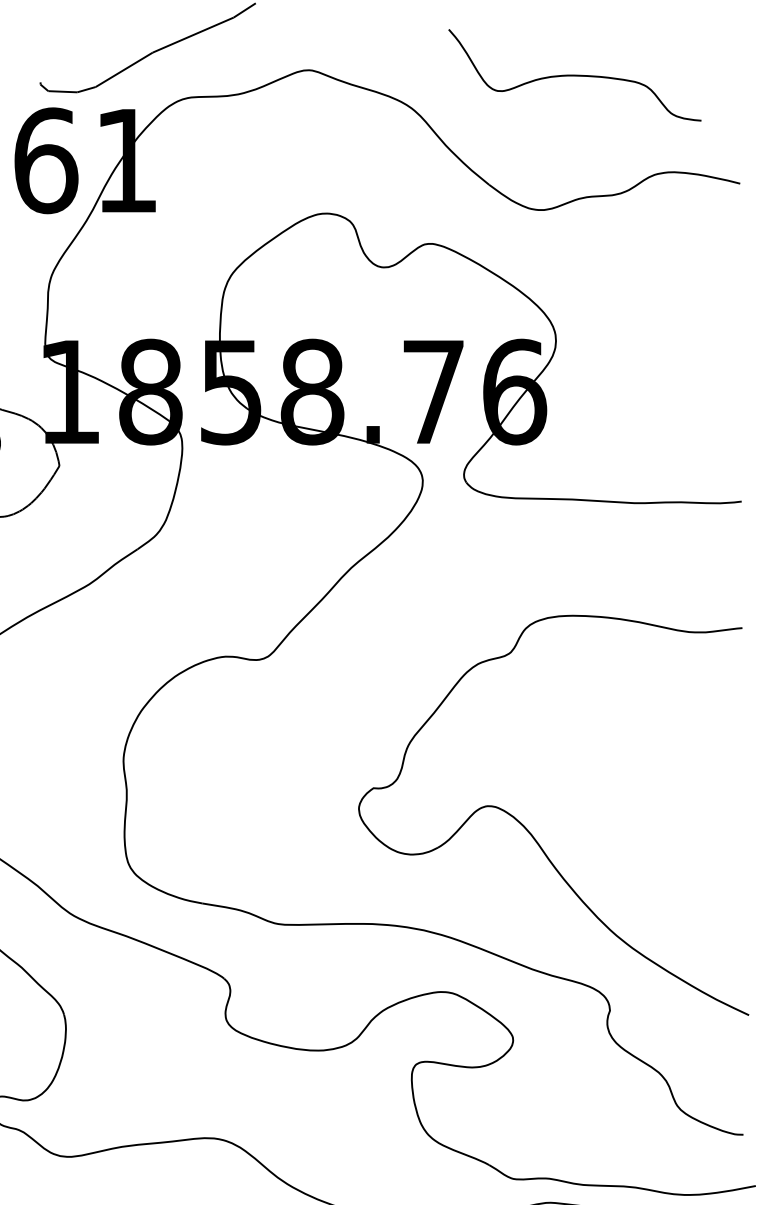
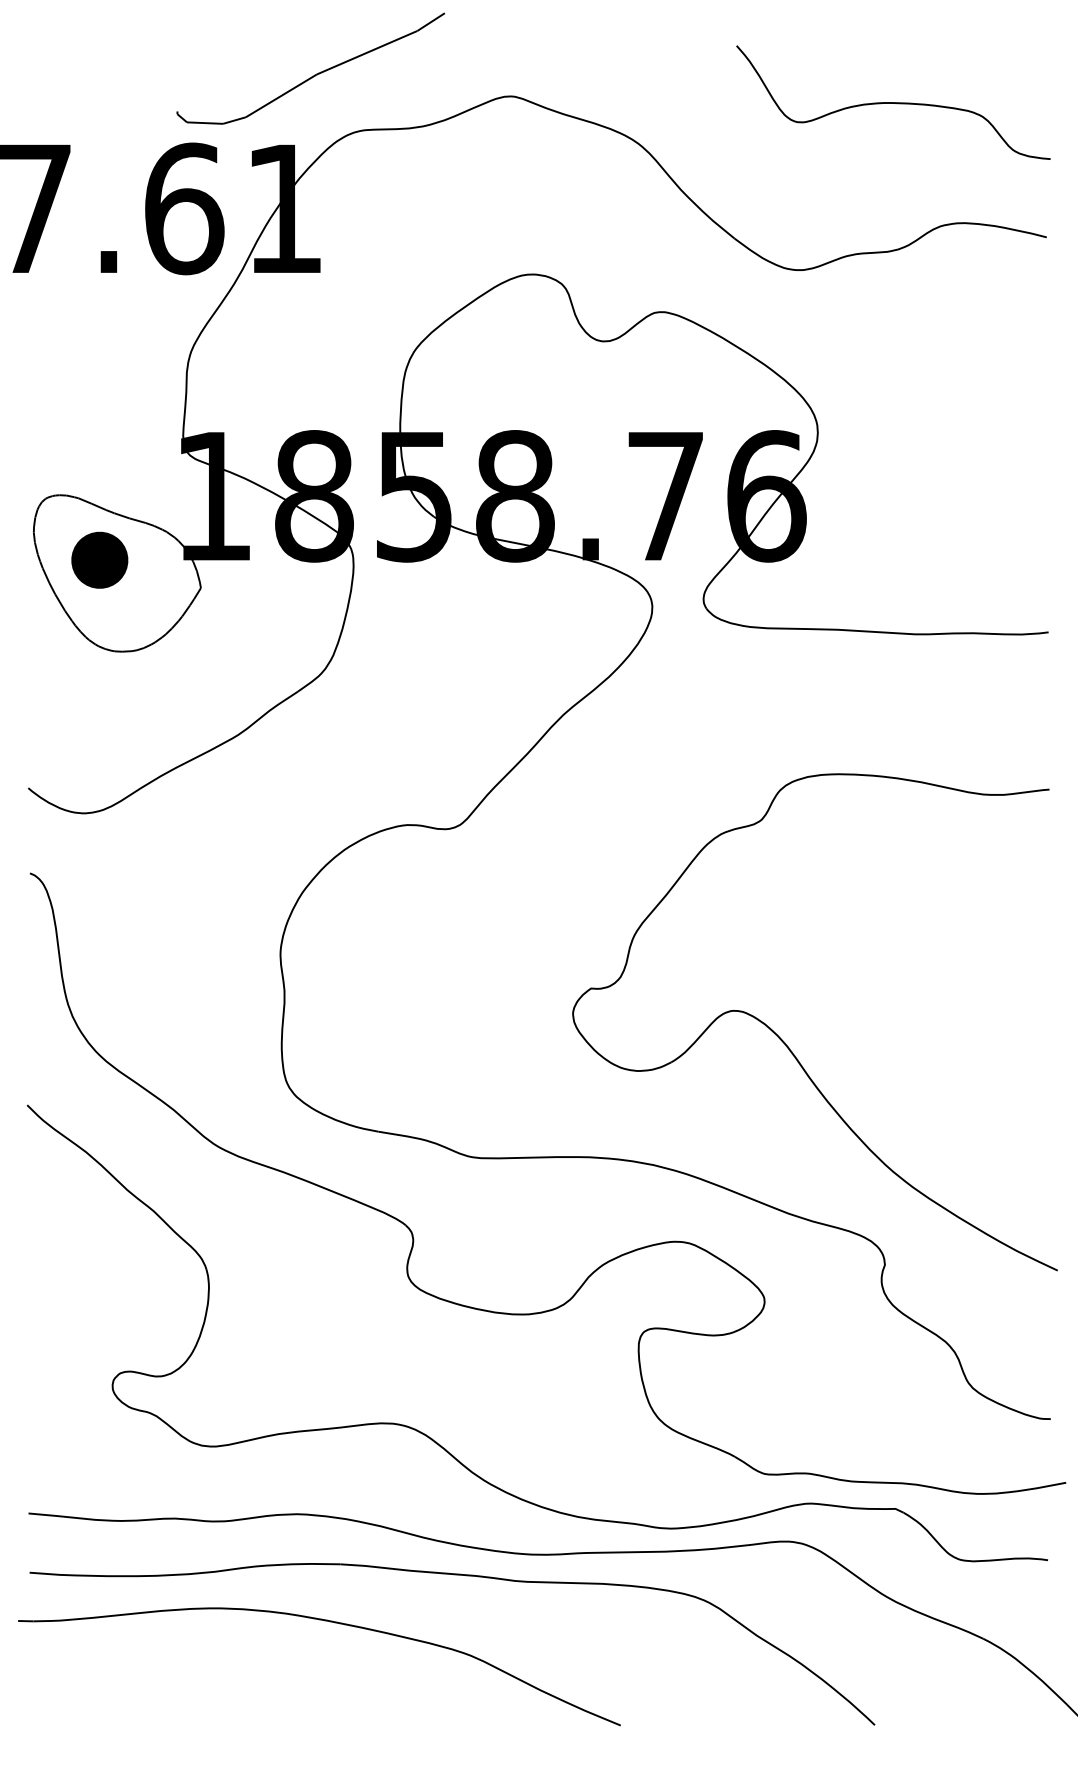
curve: (575, 75) -> (893, 102), moved

